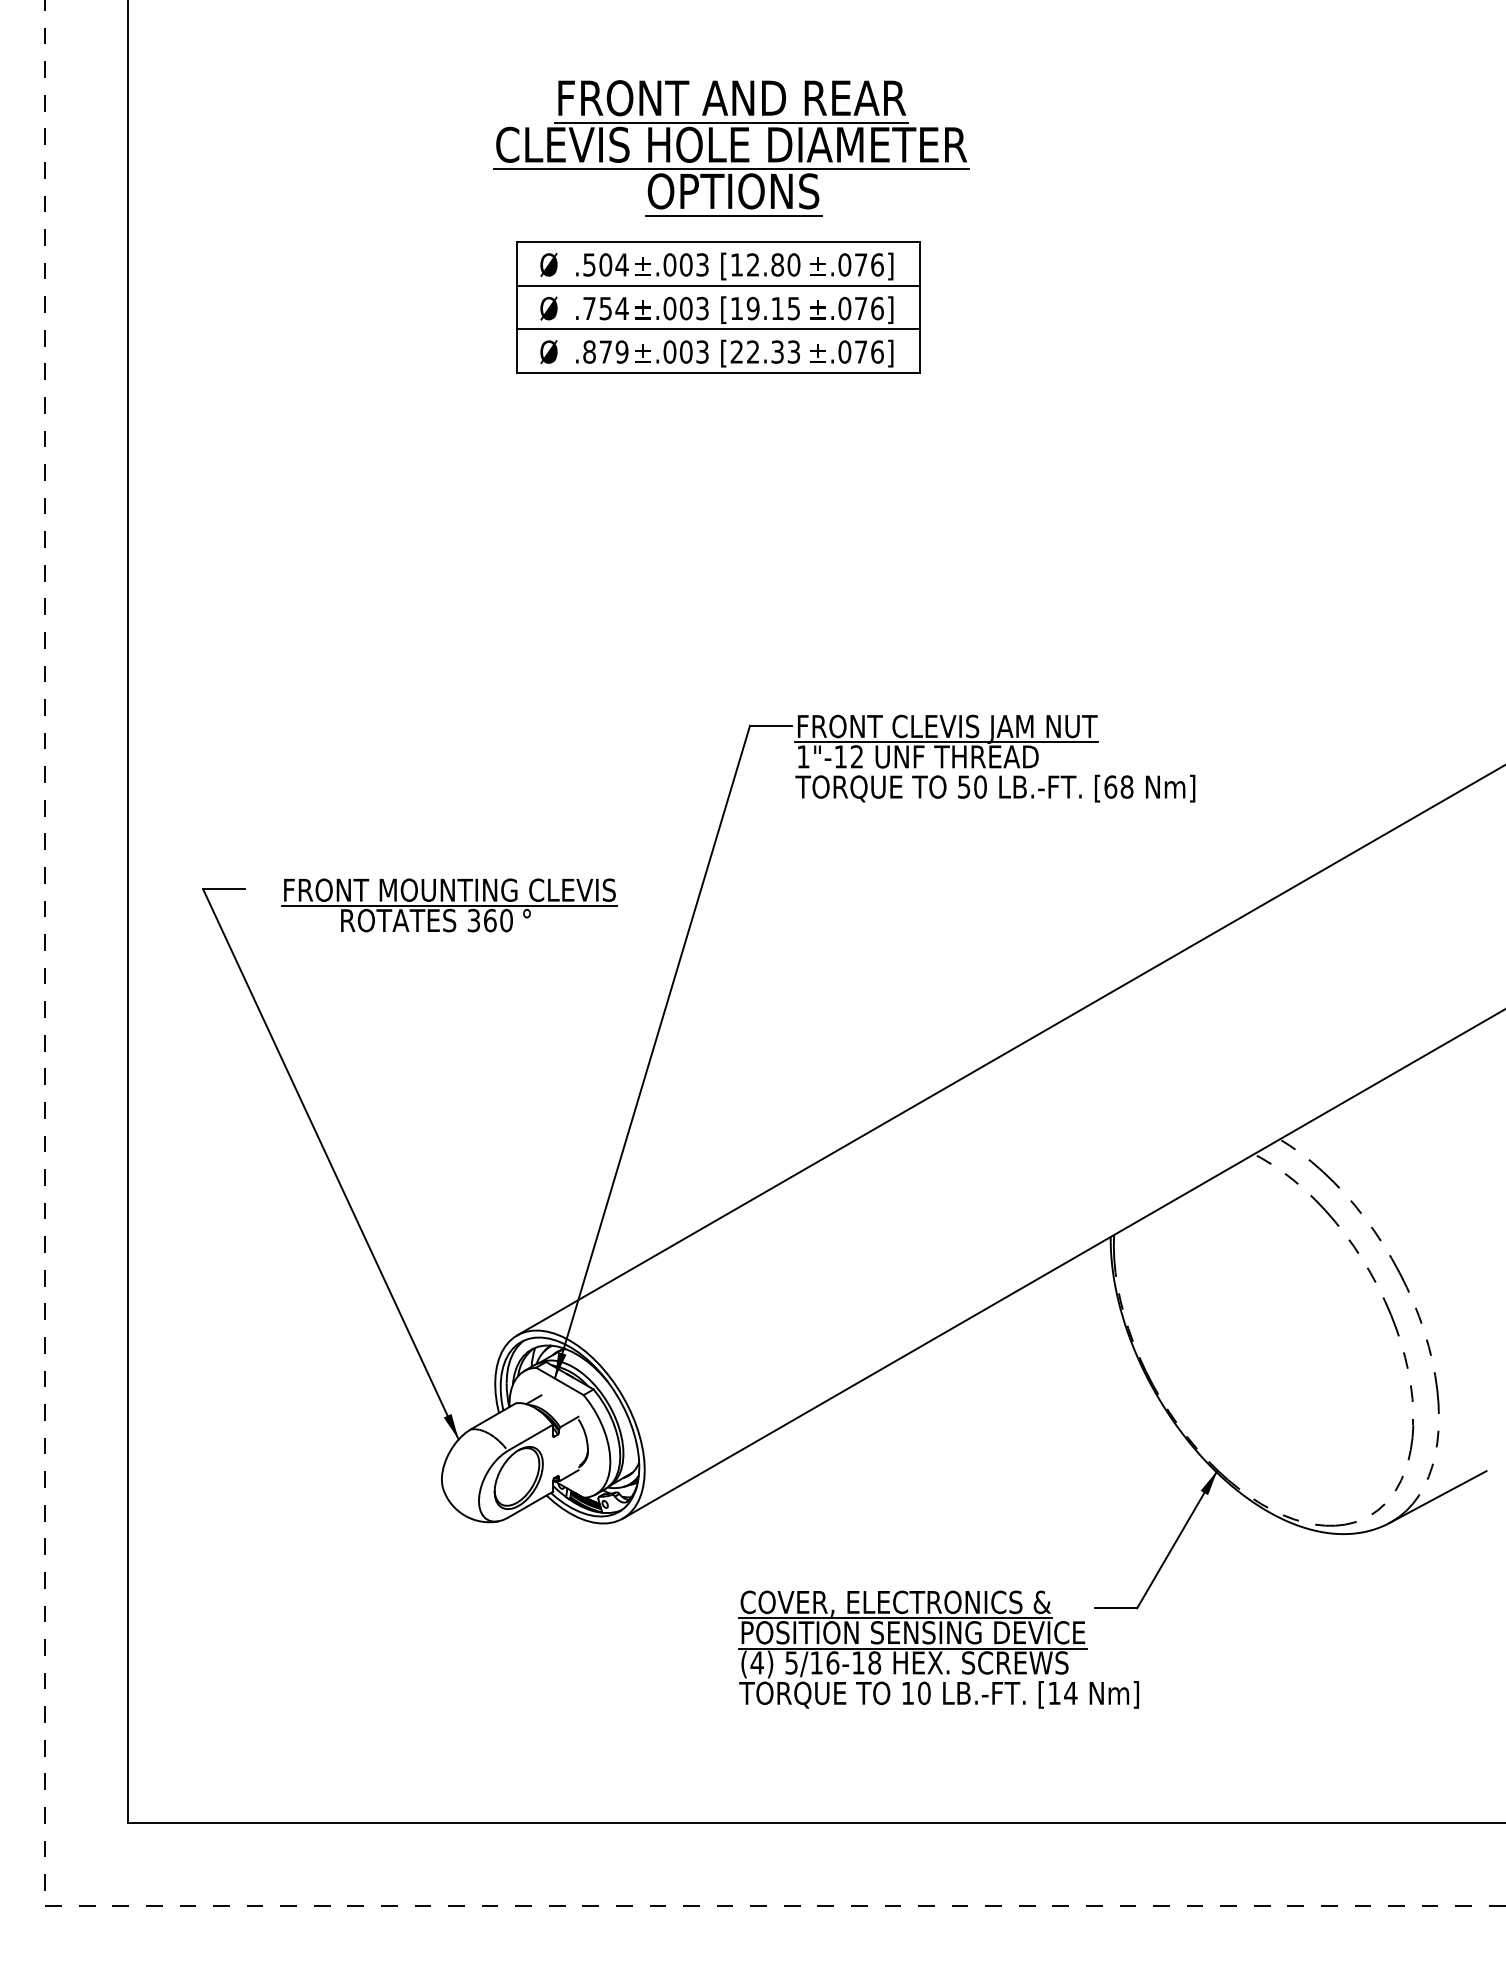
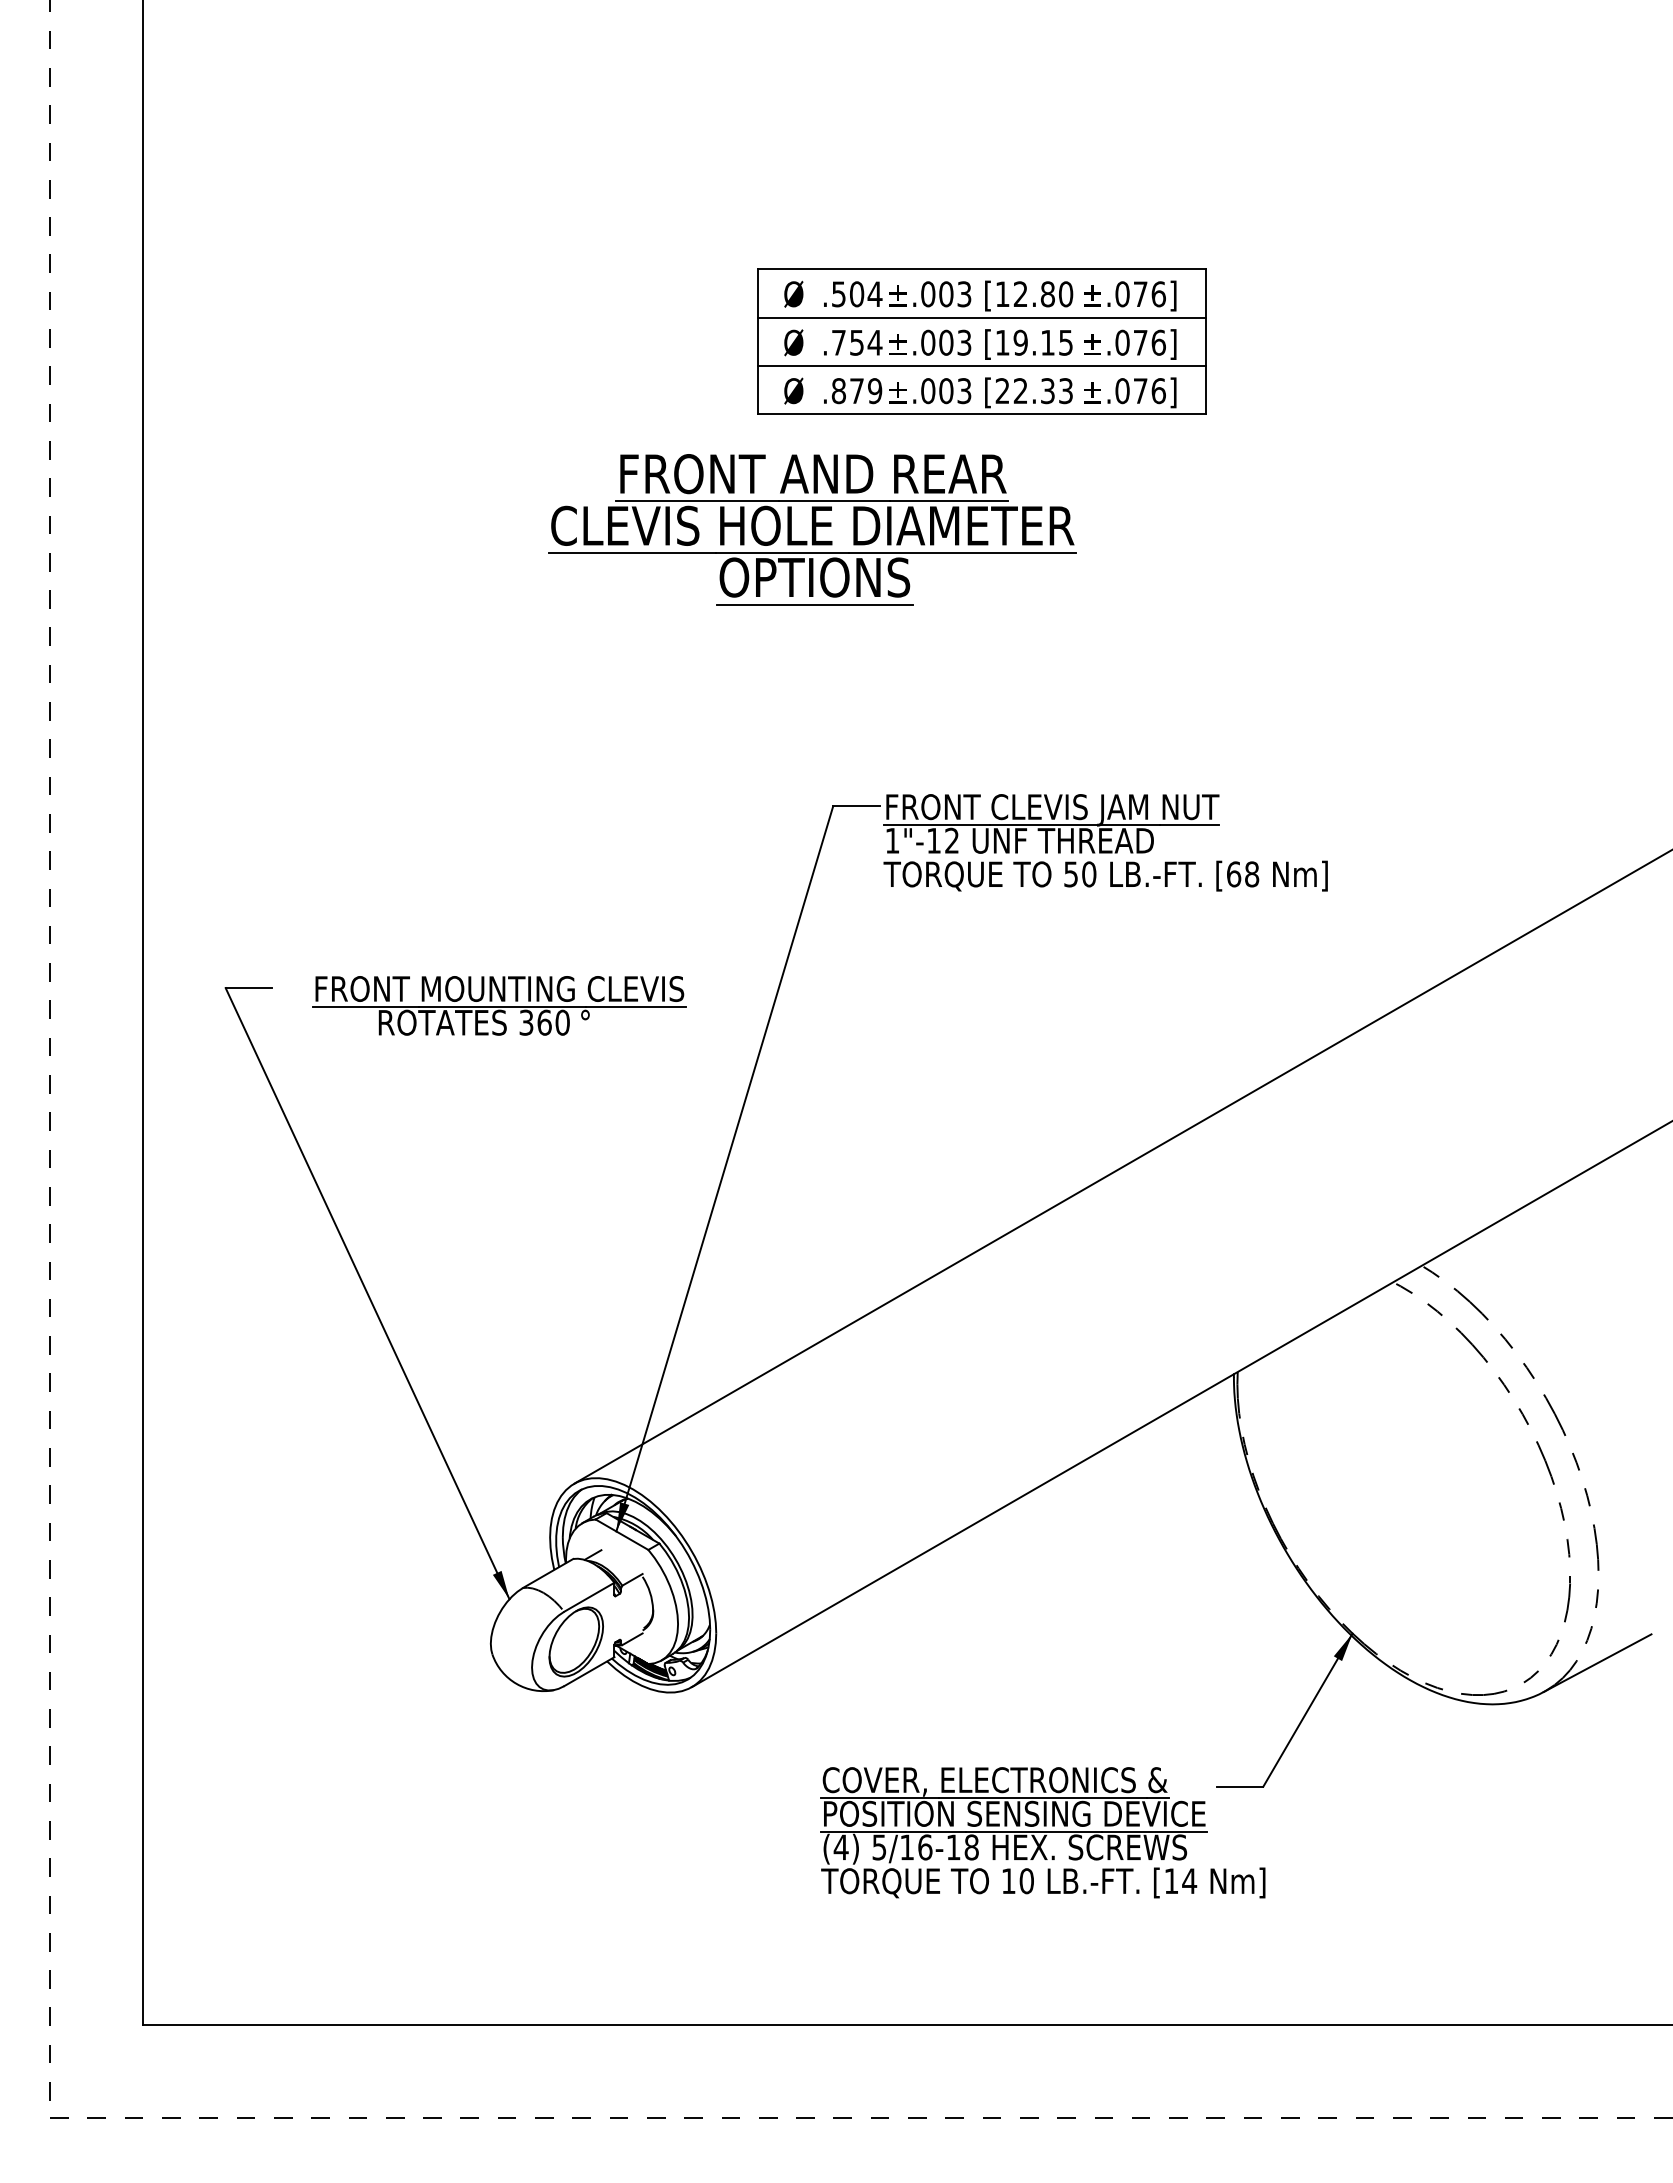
part: (731, 148) -> (812, 529), moved
part: (717, 307) -> (981, 341), moved

